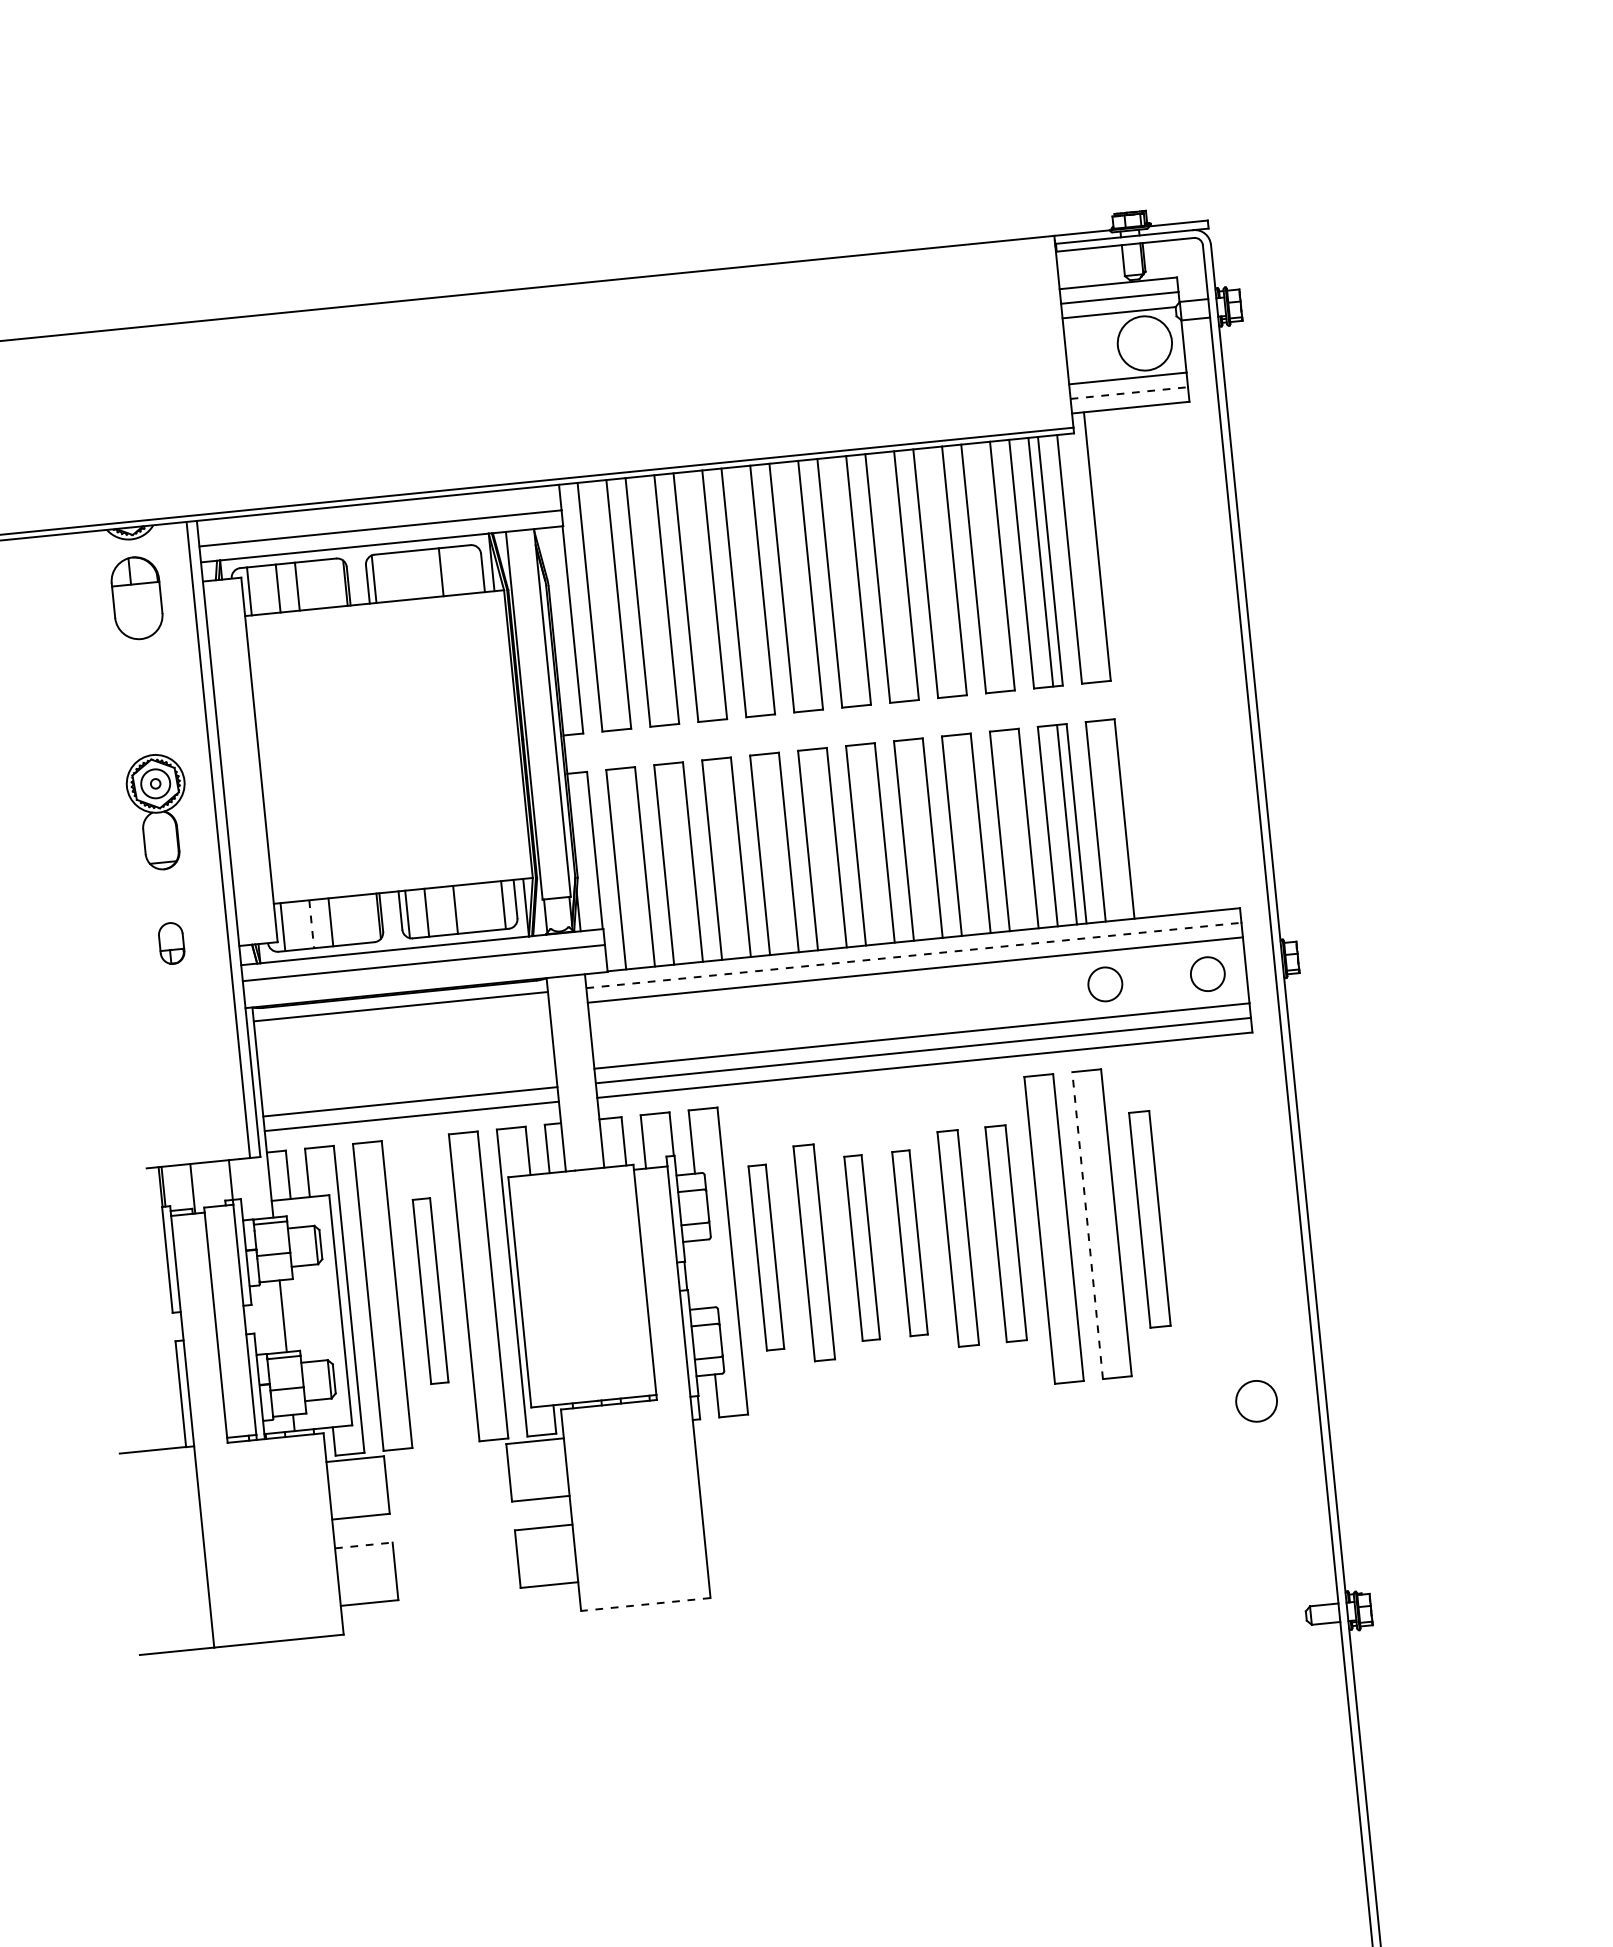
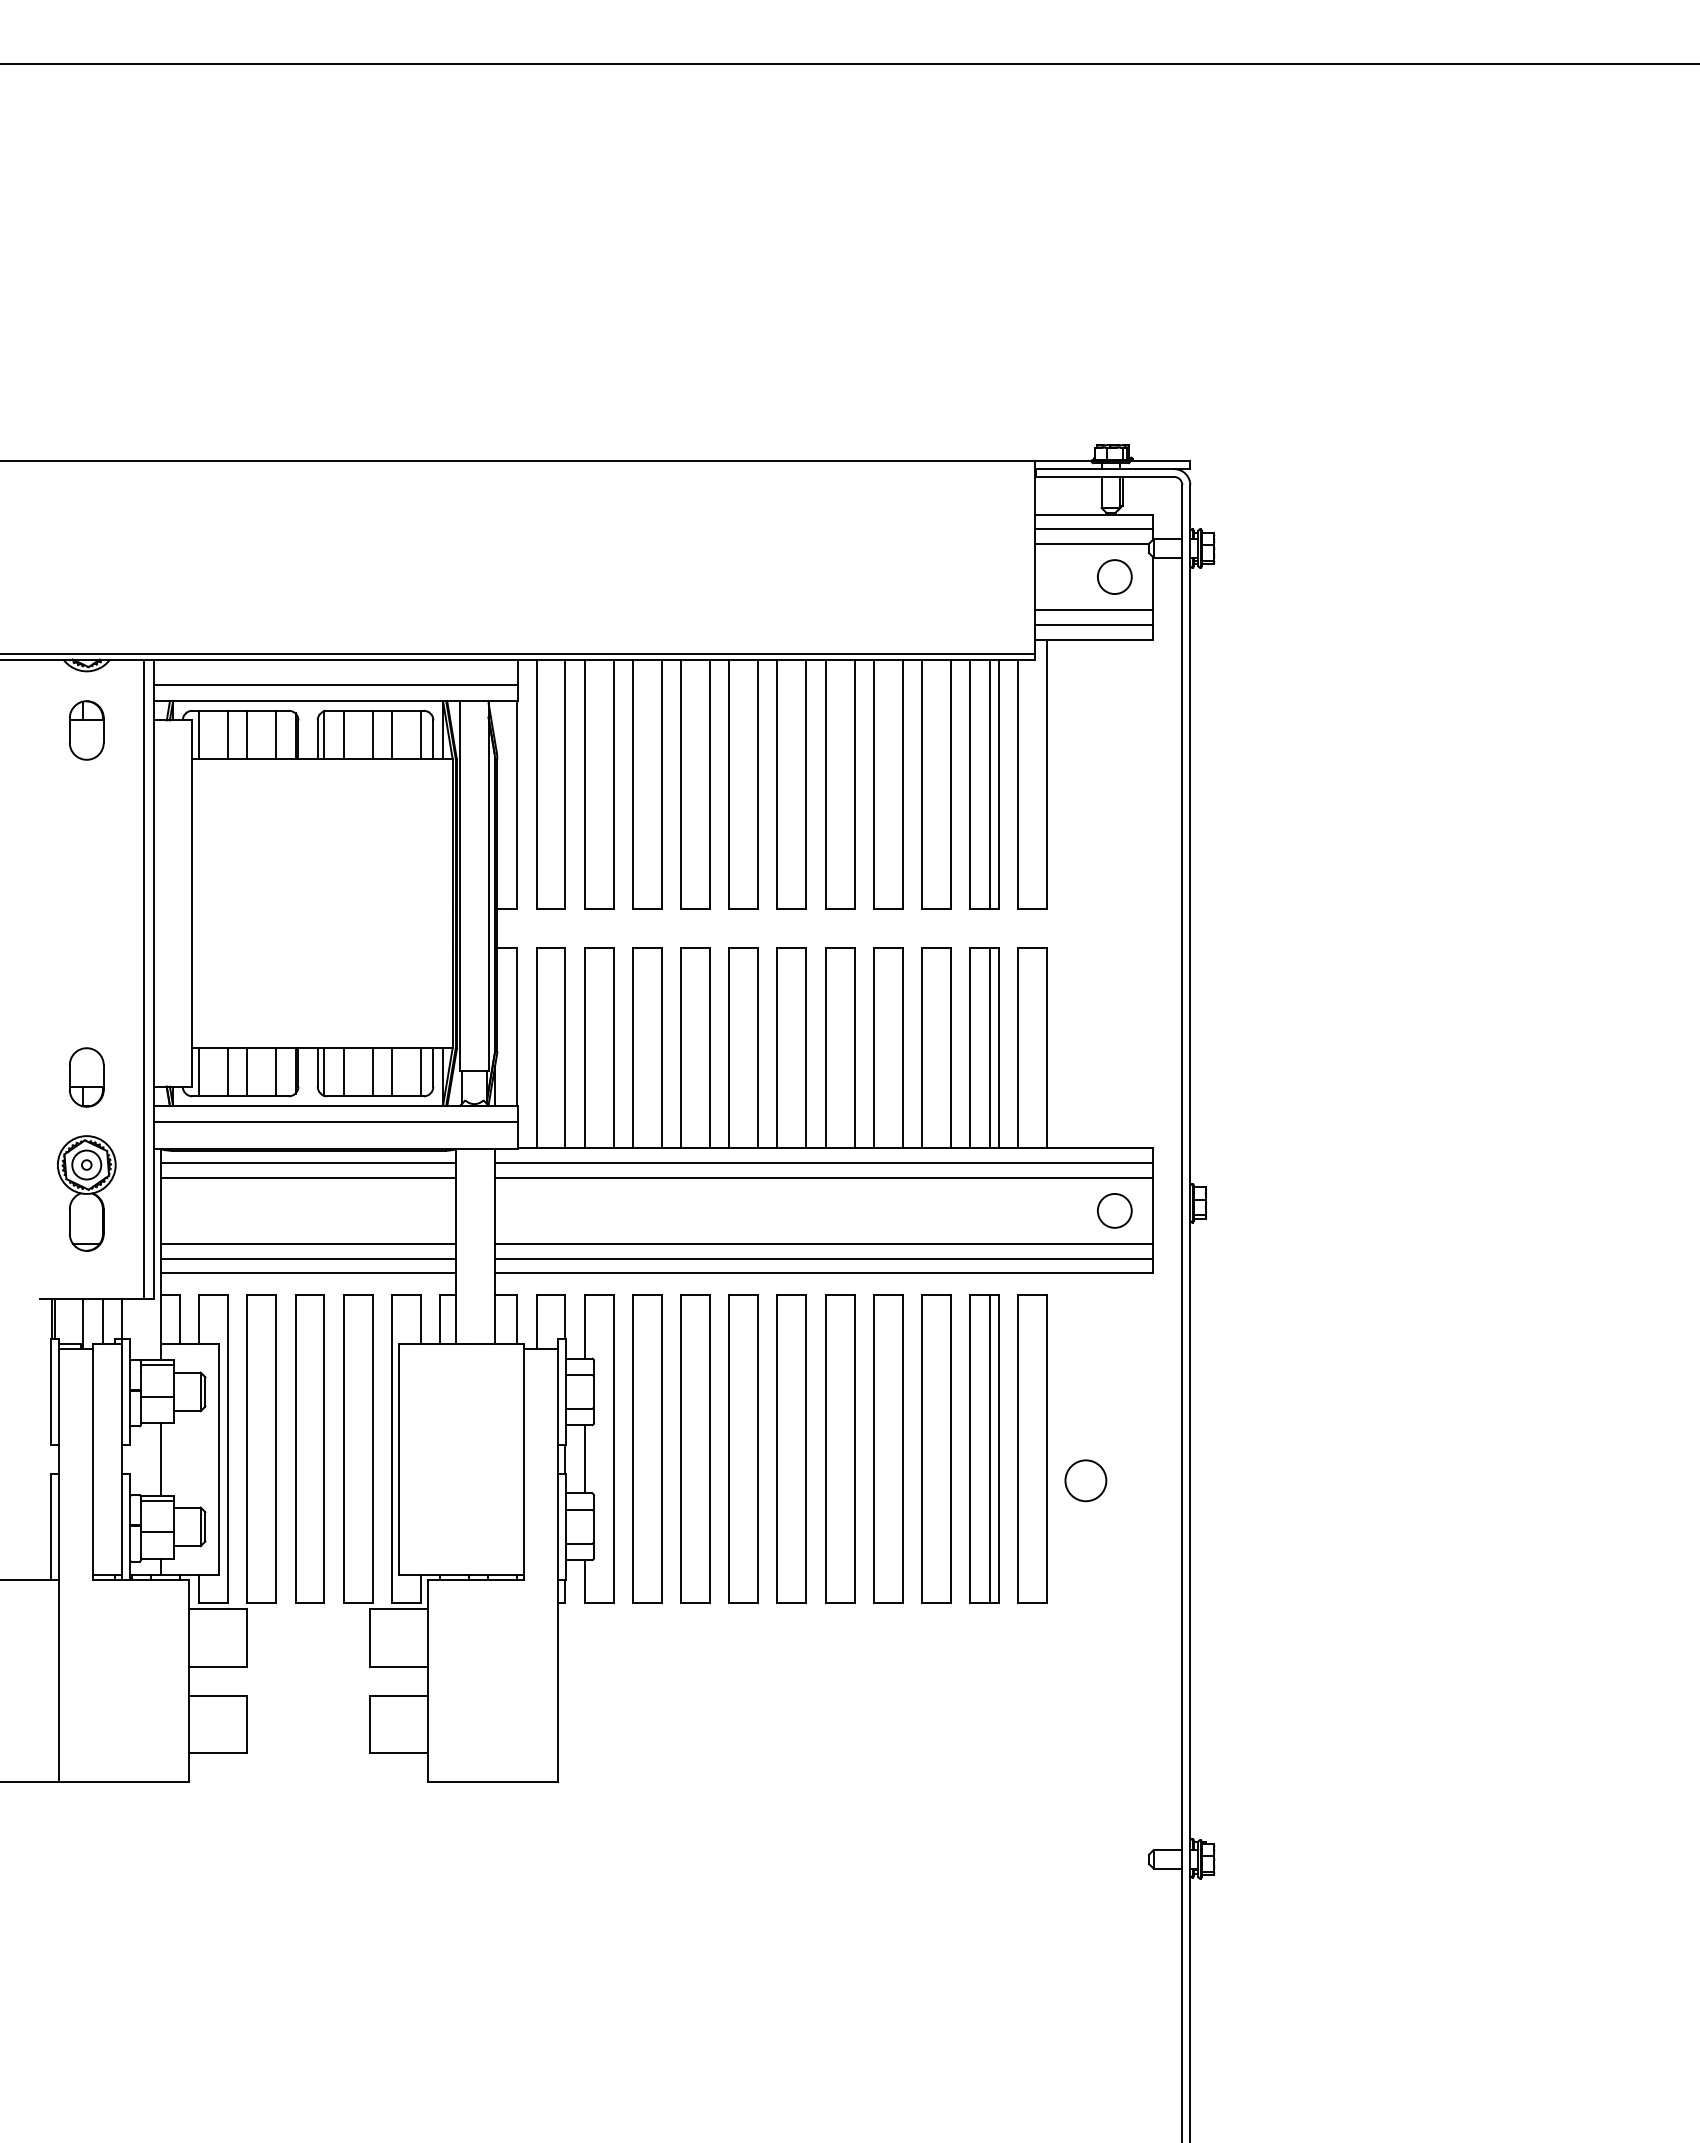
circle: (1144, 343) -> (1114, 577), size x0.62
line: (1129, 392) -> (1094, 624), dashed -> solid
line: (469, 569) -> (420, 734), added
line: (421, 573) -> (372, 734), added
line: (393, 576) -> (343, 734), added
line: (326, 583) -> (276, 734), added
part: (136, 598) -> (86, 730), size x0.71
part: (158, 812) -> (86, 1193), moved
line: (474, 908) -> (391, 1072), added
line: (359, 919) -> (276, 1072), added
line: (312, 924) -> (228, 1072), dashed -> solid
part: (171, 943) -> (86, 1077), size x1.43
line: (914, 955) -> (824, 1163), dashed -> solid
circle: (1105, 984) -> (1011, 1210), removed
line: (402, 1021) -> (308, 1177), added
line: (408, 1087) -> (308, 1244), added
line: (211, 1183) -> (102, 1320), added
part: (1149, 1218) -> (1032, 1448), size x1.43
line: (1106, 1223) -> (989, 1448), added
line: (1087, 1224) -> (970, 1448), dashed -> solid
part: (1006, 1233) -> (888, 1448), size x1.43
part: (958, 1237) -> (840, 1448), size x1.43
part: (909, 1242) -> (791, 1448), size x1.67
part: (861, 1247) -> (743, 1448), size x1.67
part: (814, 1252) -> (695, 1448), size x1.43
part: (766, 1257) -> (647, 1448), size x1.67
line: (704, 1274) -> (584, 1459), added
part: (430, 1290) -> (309, 1448), size x1.67
circle: (1256, 1401) -> (1085, 1480), moved
line: (364, 1545) -> (218, 1695), dashed -> solid
line: (645, 1604) -> (492, 1782), dashed -> solid

